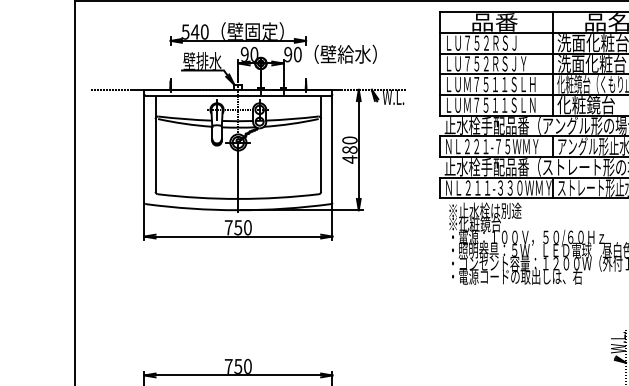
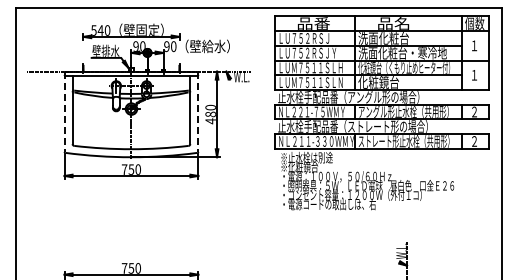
line: (144, 147) -> (64, 112), solid -> dashed
line: (332, 147) -> (198, 112), solid -> dashed

